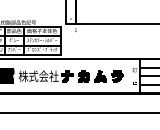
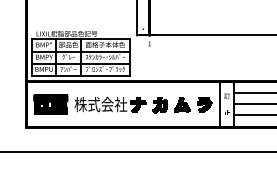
line: (129, 76) -> (220, 104), added

